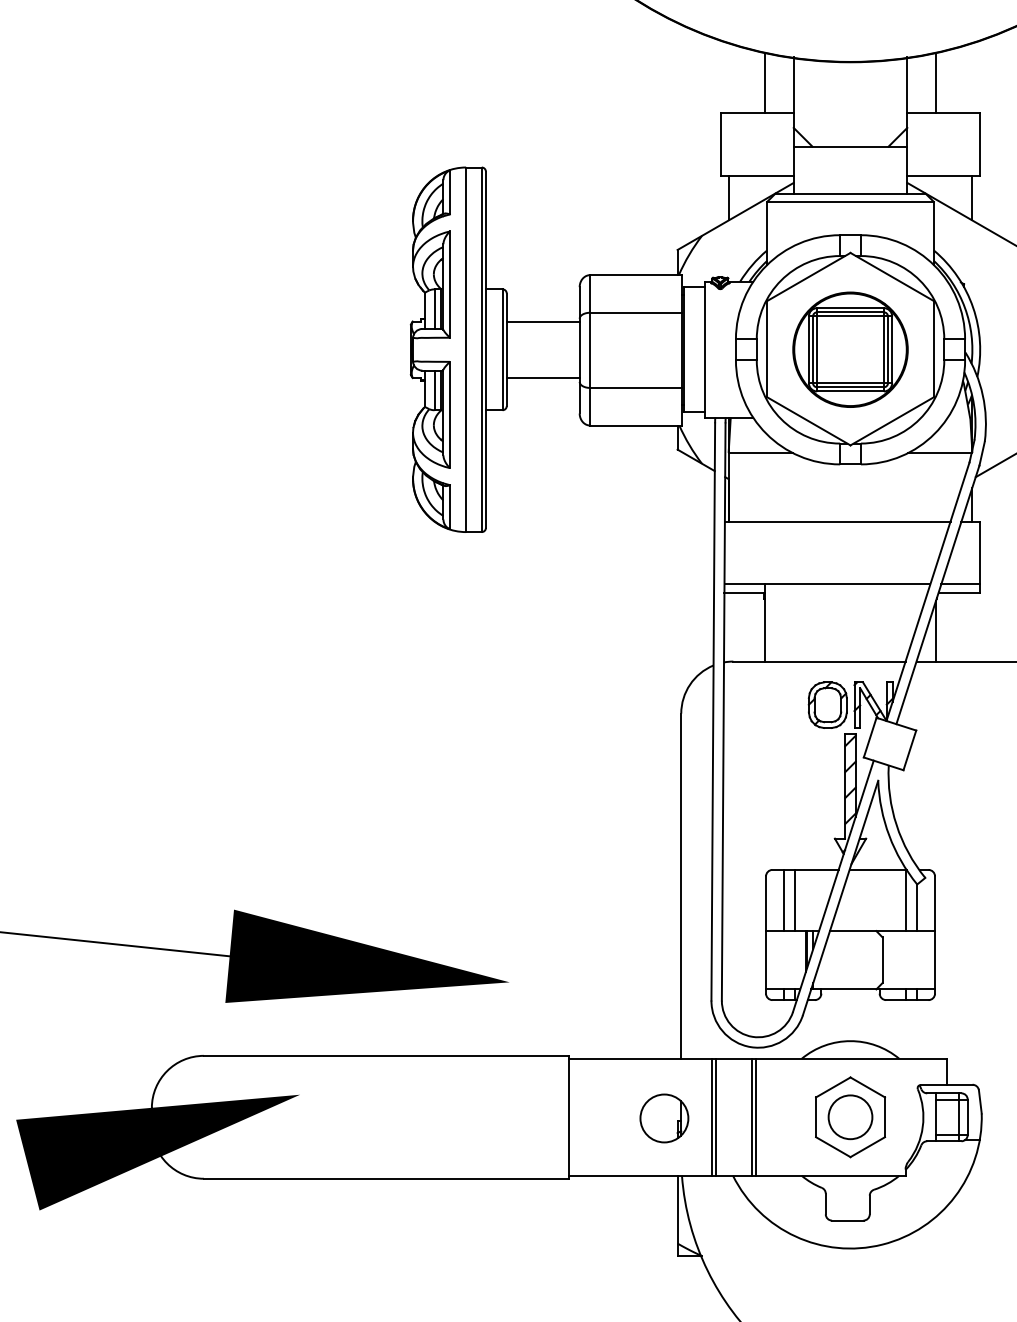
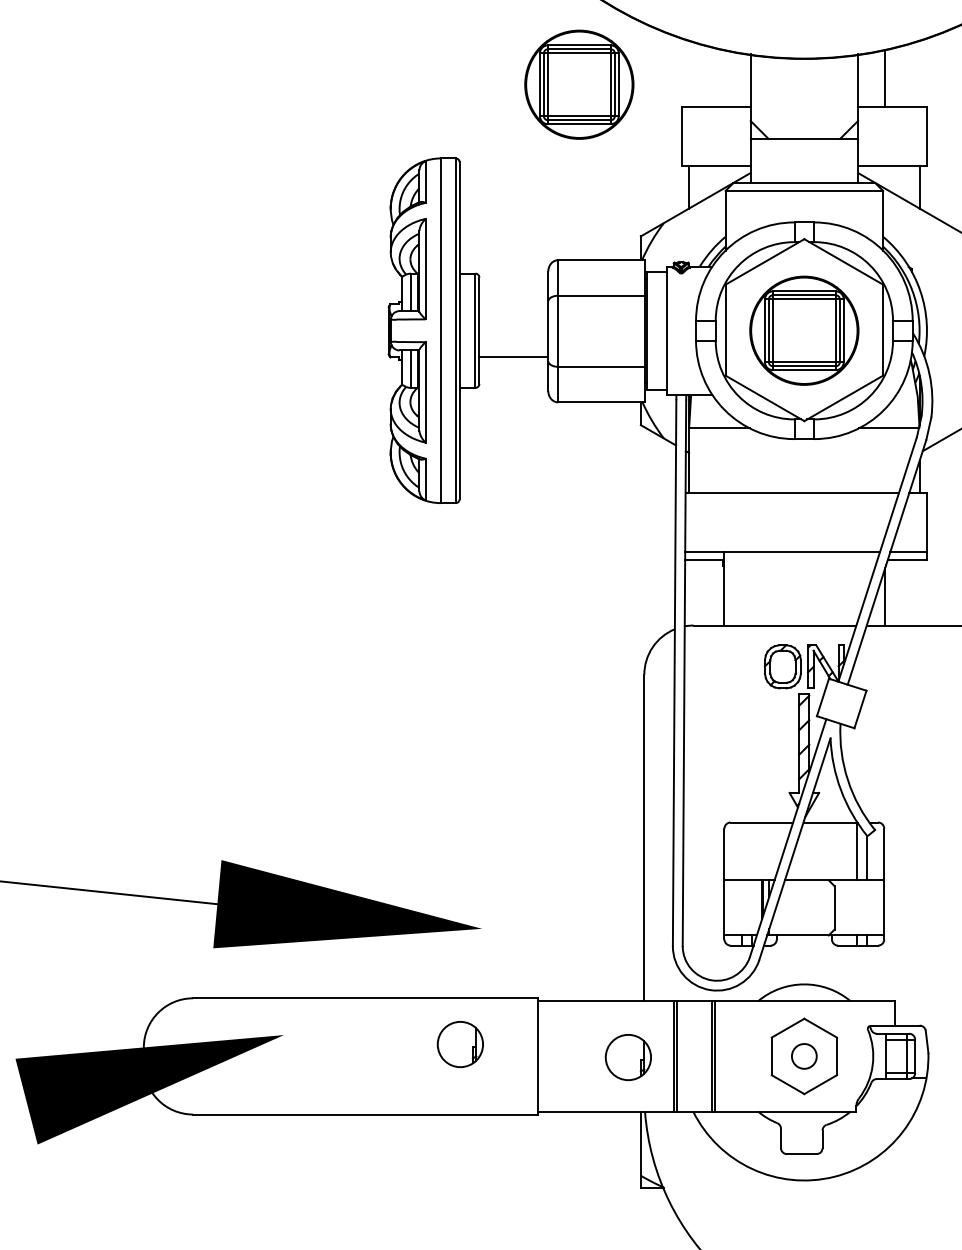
line: (764, 82) -> (723, 78), removed
part: (612, 89) -> (579, 84), added
line: (542, 322) -> (513, 304), removed
line: (784, 900) -> (741, 851), removed
line: (795, 900) -> (752, 851), removed
part: (485, 1104) -> (459, 1044), added
circle: (850, 1117) -> (804, 1056), size x0.6

